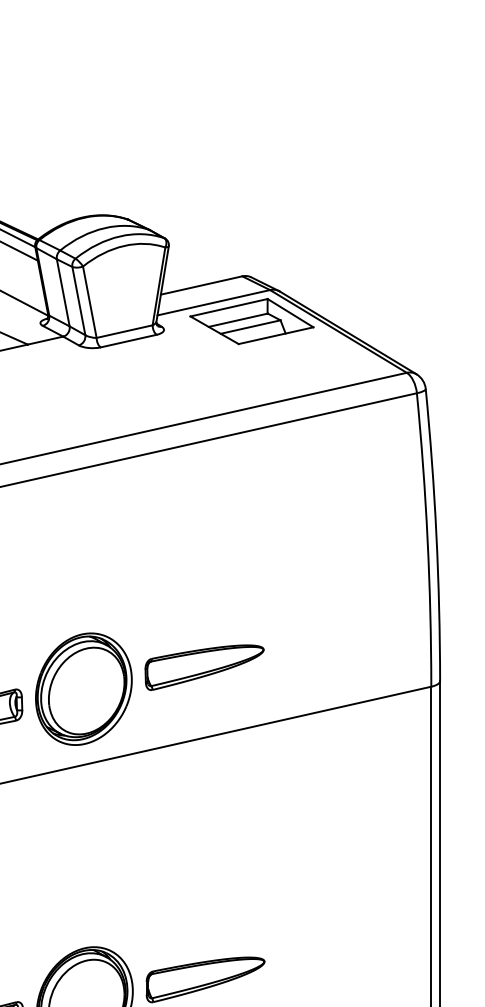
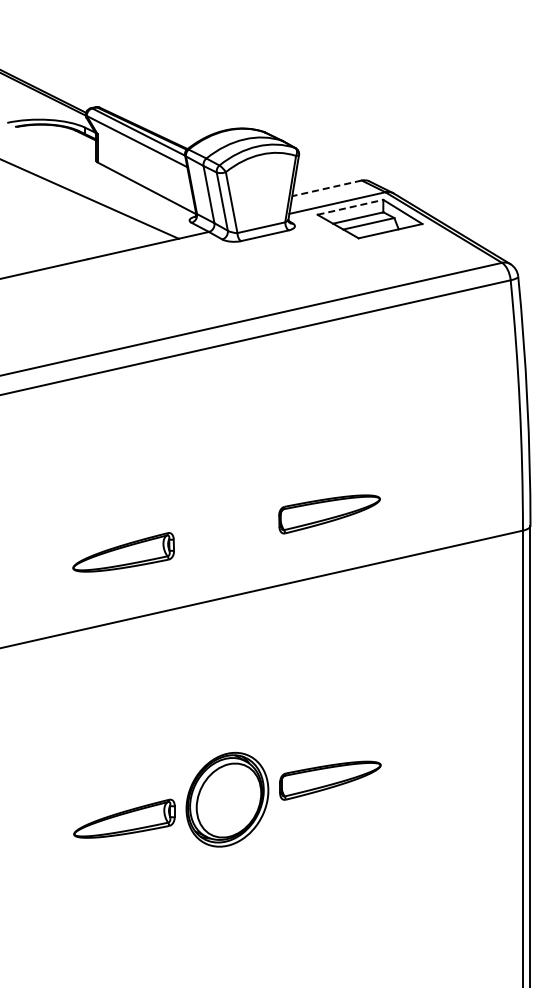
line: (202, 285) -> (327, 188), solid -> dashed
line: (229, 307) -> (350, 207), solid -> dashed
part: (83, 688) -> (226, 532), removed

